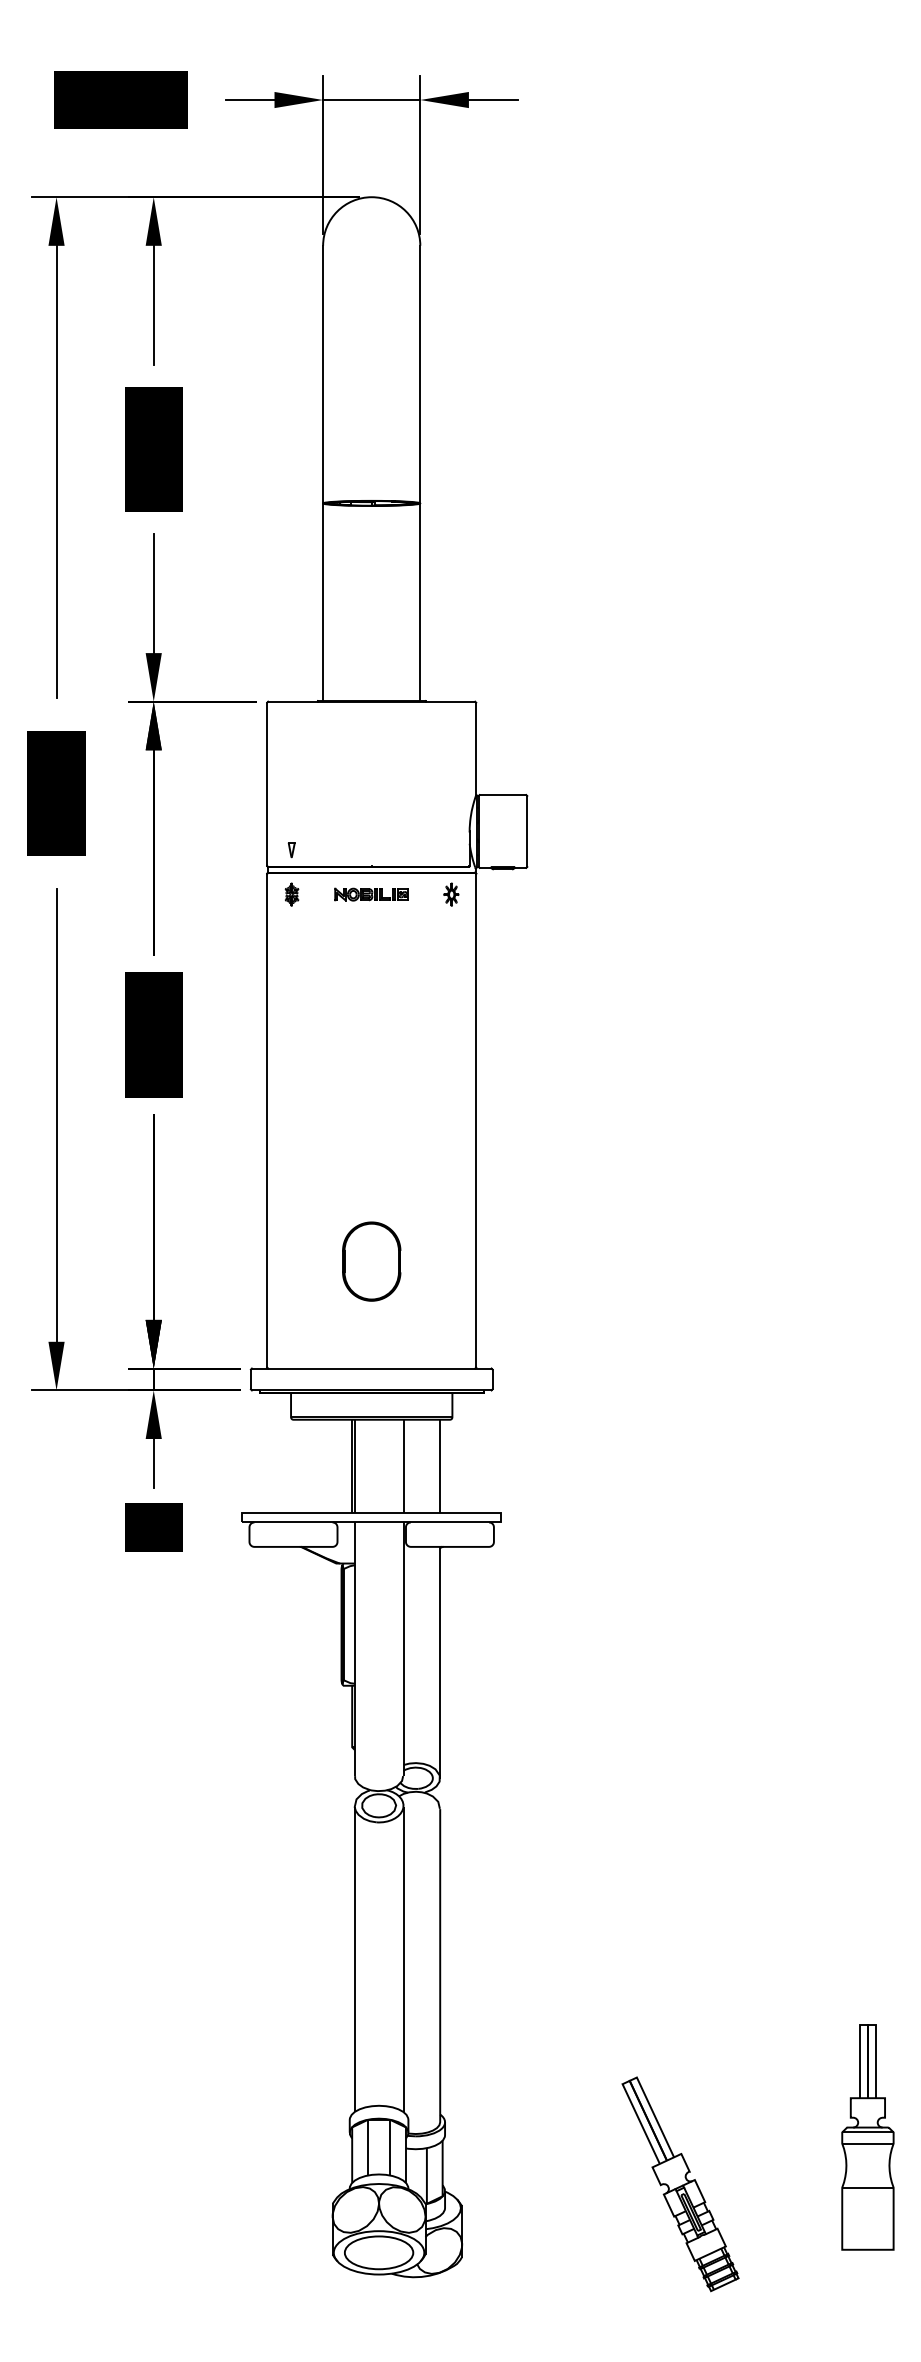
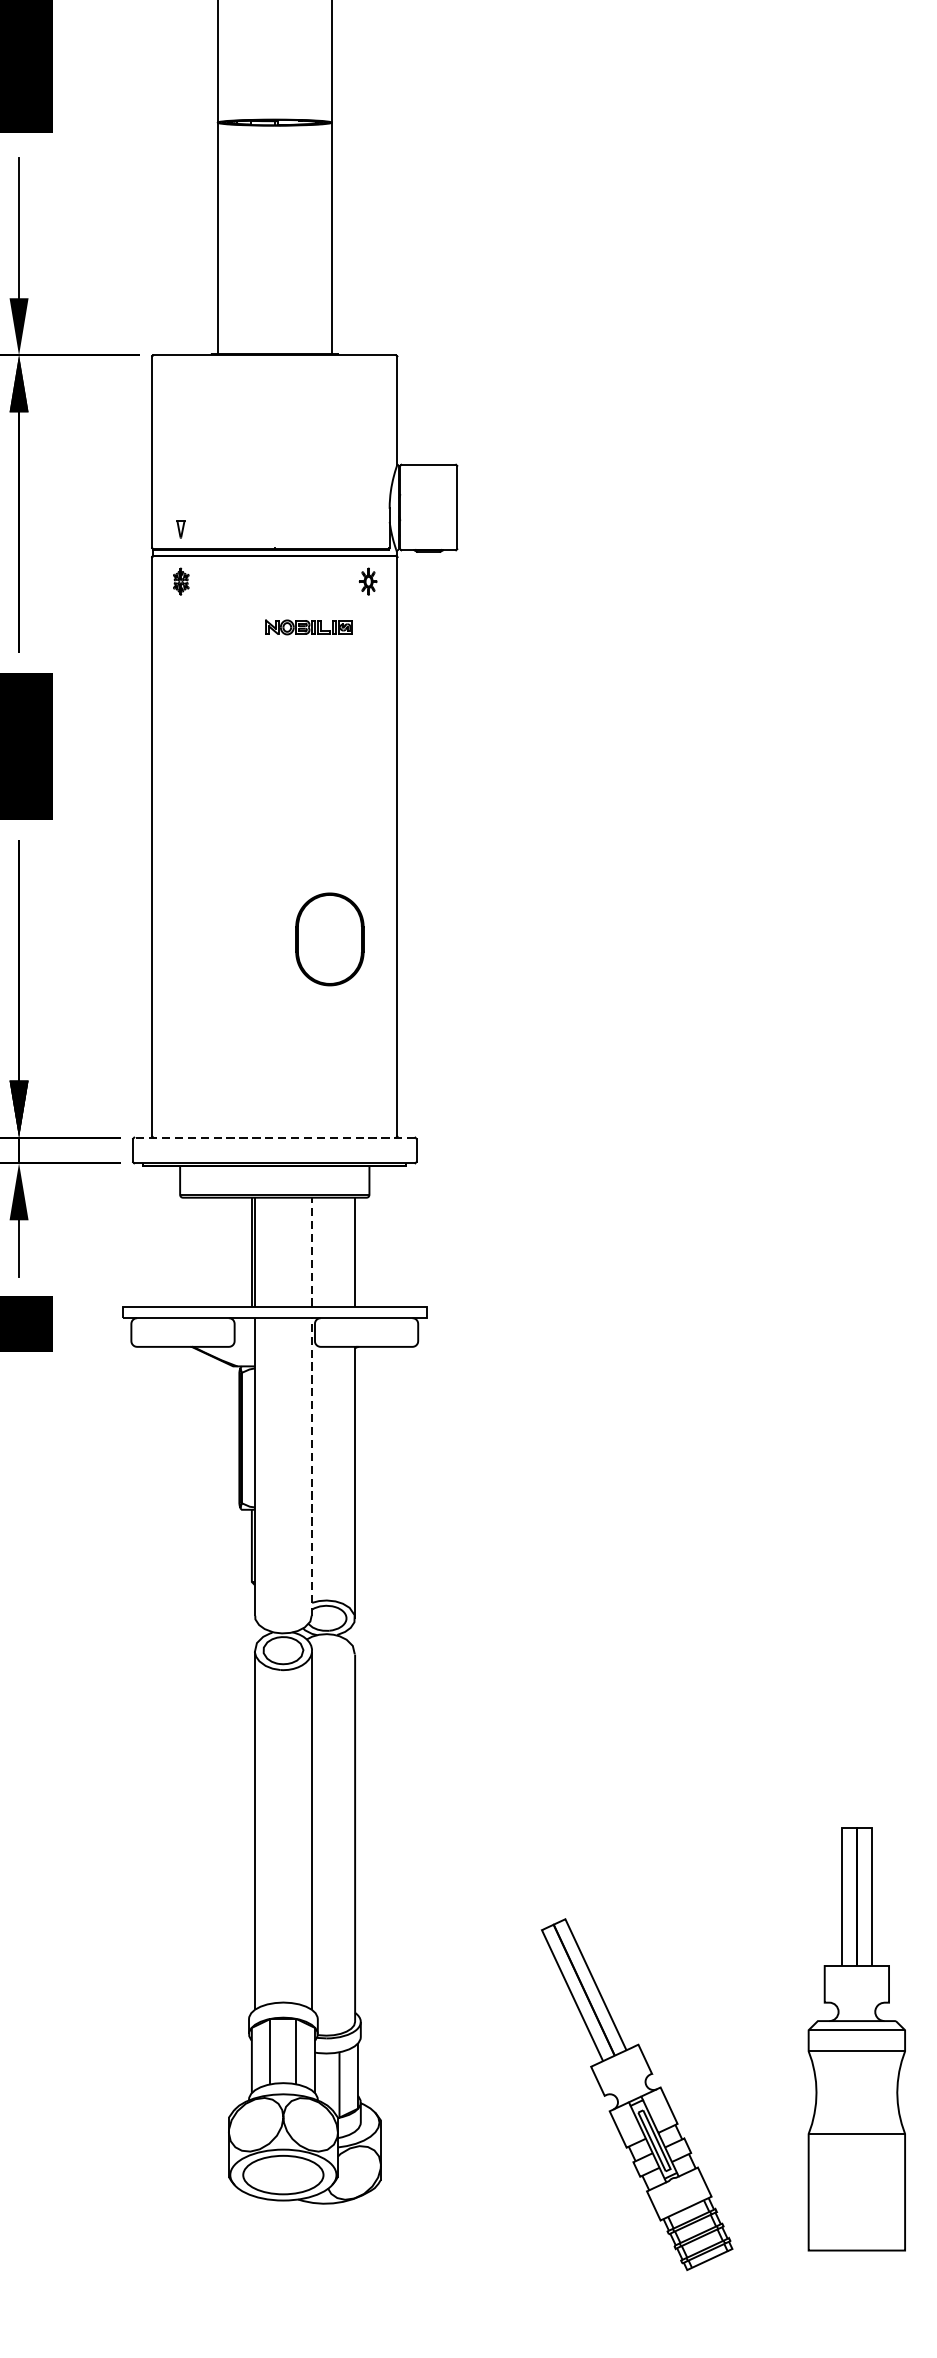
part: (371, 894) -> (308, 627), moved
part: (371, 1261) -> (329, 939), moved
line: (371, 1368) -> (274, 1137), solid -> dashed
line: (403, 1465) -> (312, 1251), solid -> dashed
line: (403, 1649) -> (312, 1467), solid -> dashed
part: (867, 2137) -> (856, 2039), size x1.6
part: (680, 2184) -> (637, 2094), size x1.4

